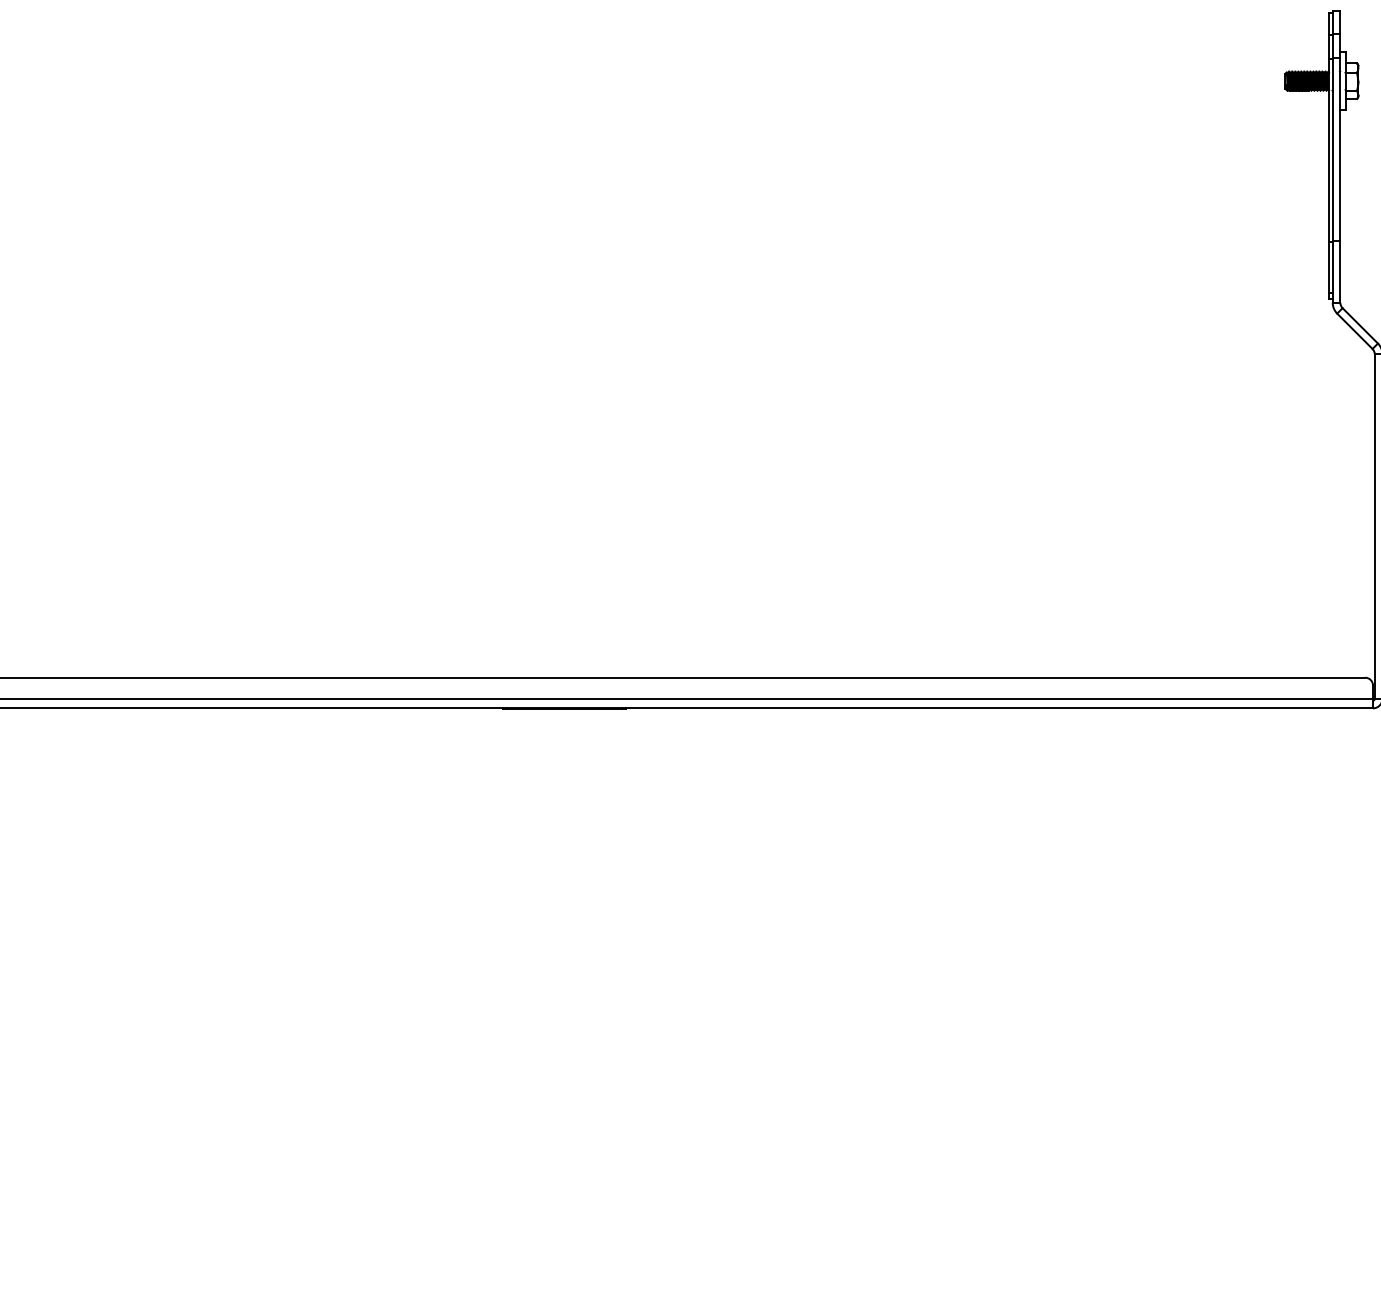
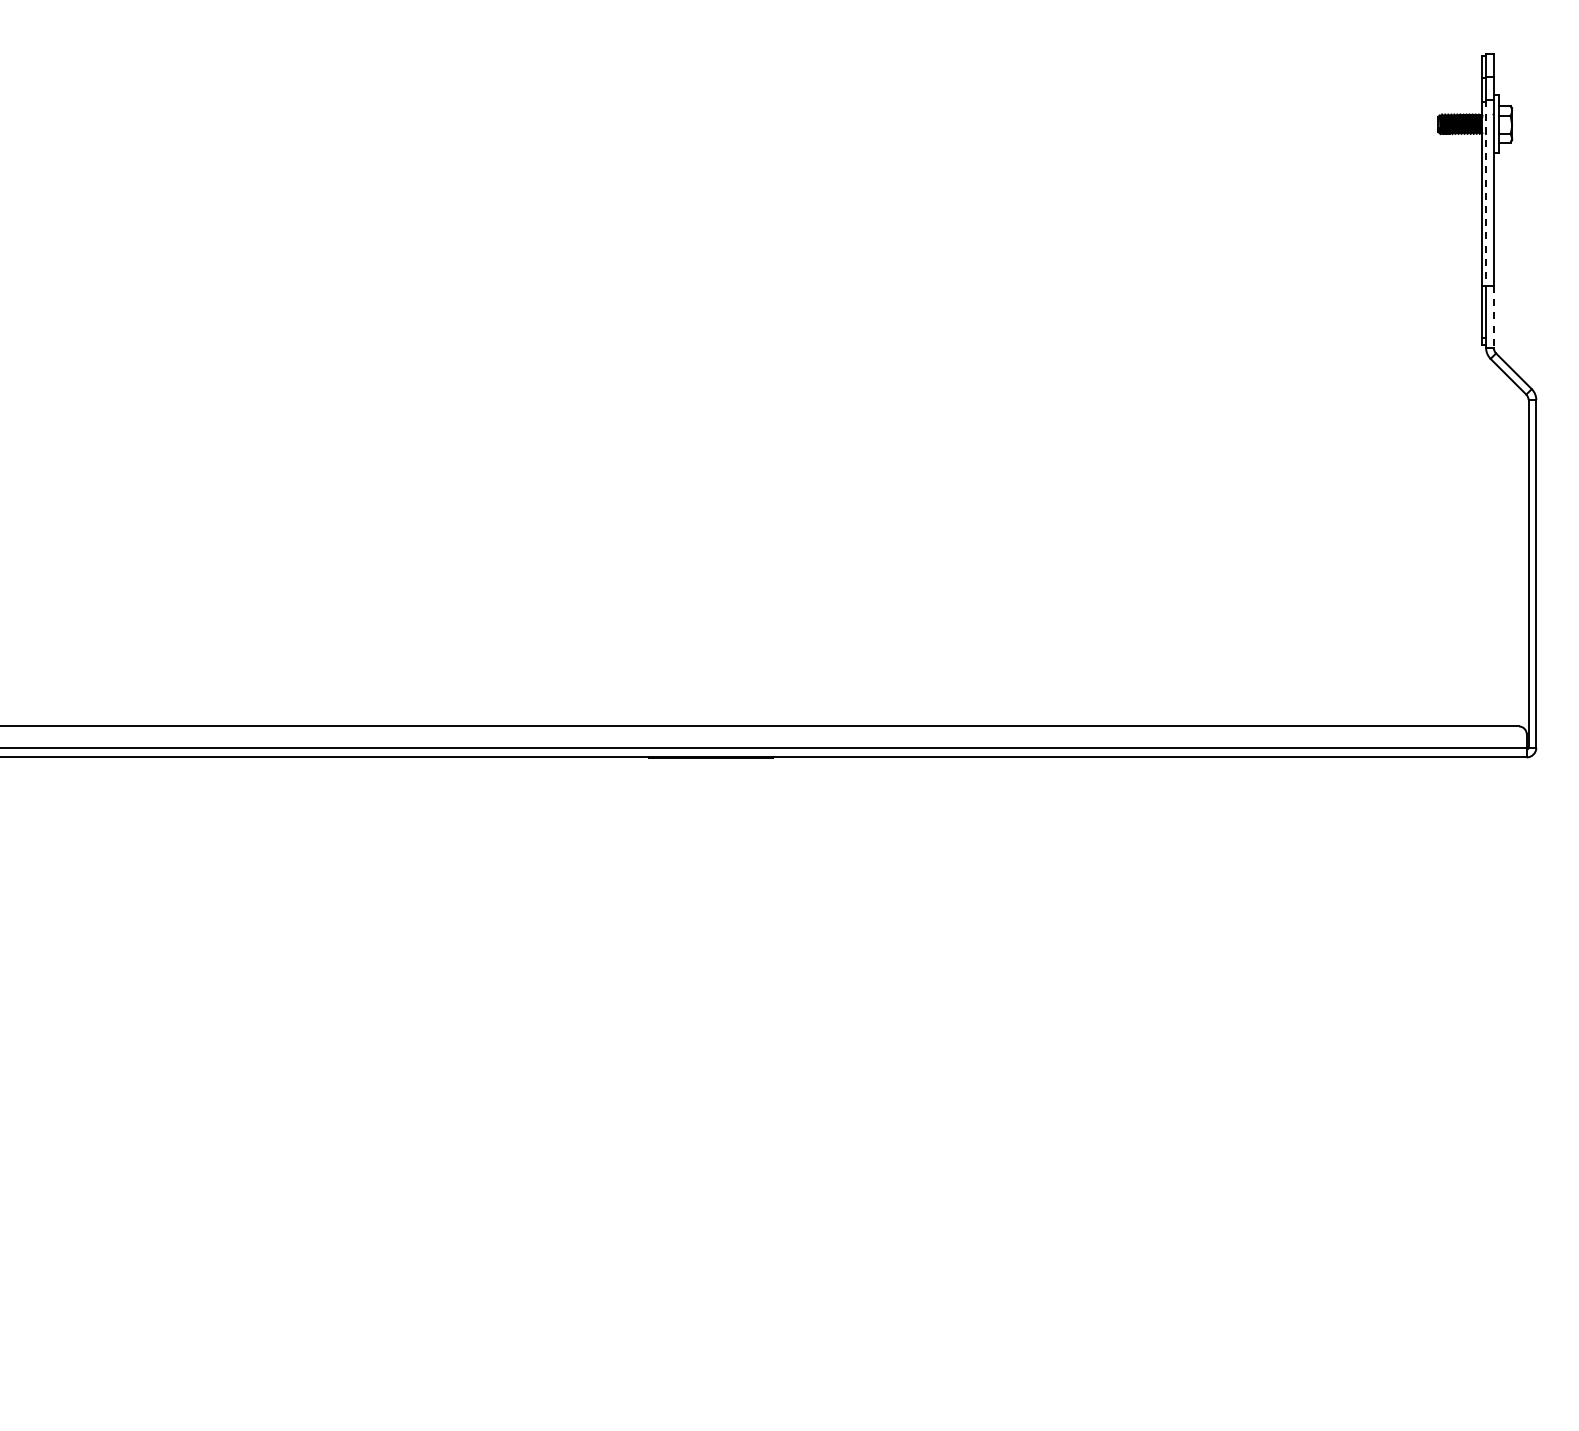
line: (1333, 149) -> (1486, 193), solid -> dashed
line: (1340, 272) -> (1493, 317), solid -> dashed

